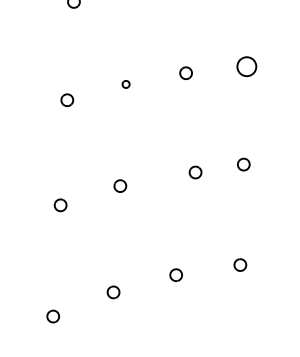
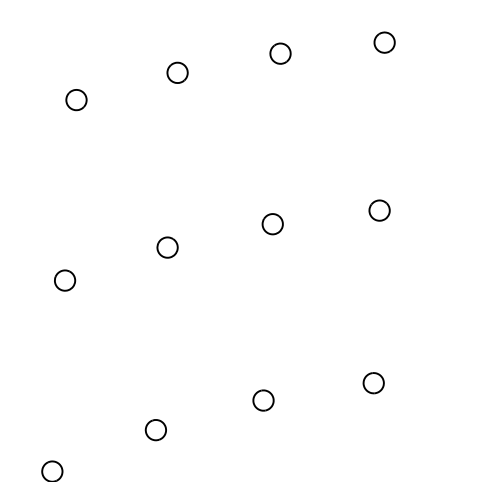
part: (246, 66) -> (384, 42), size x0.62
part: (125, 84) -> (176, 73), size x1.67
part: (195, 172) -> (272, 224), moved

